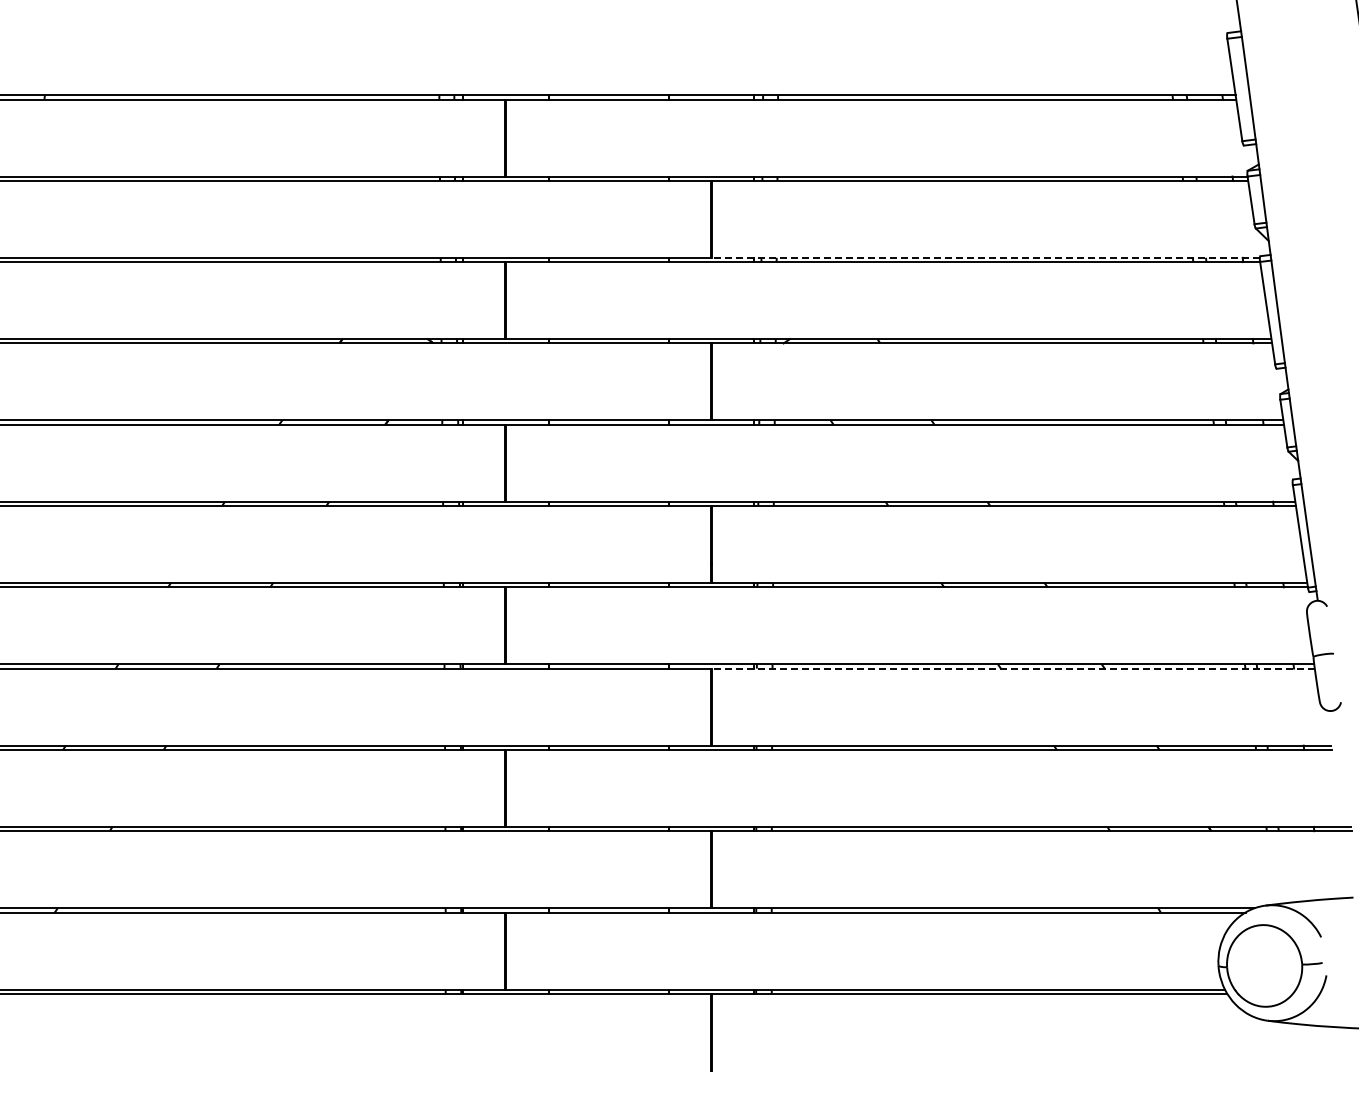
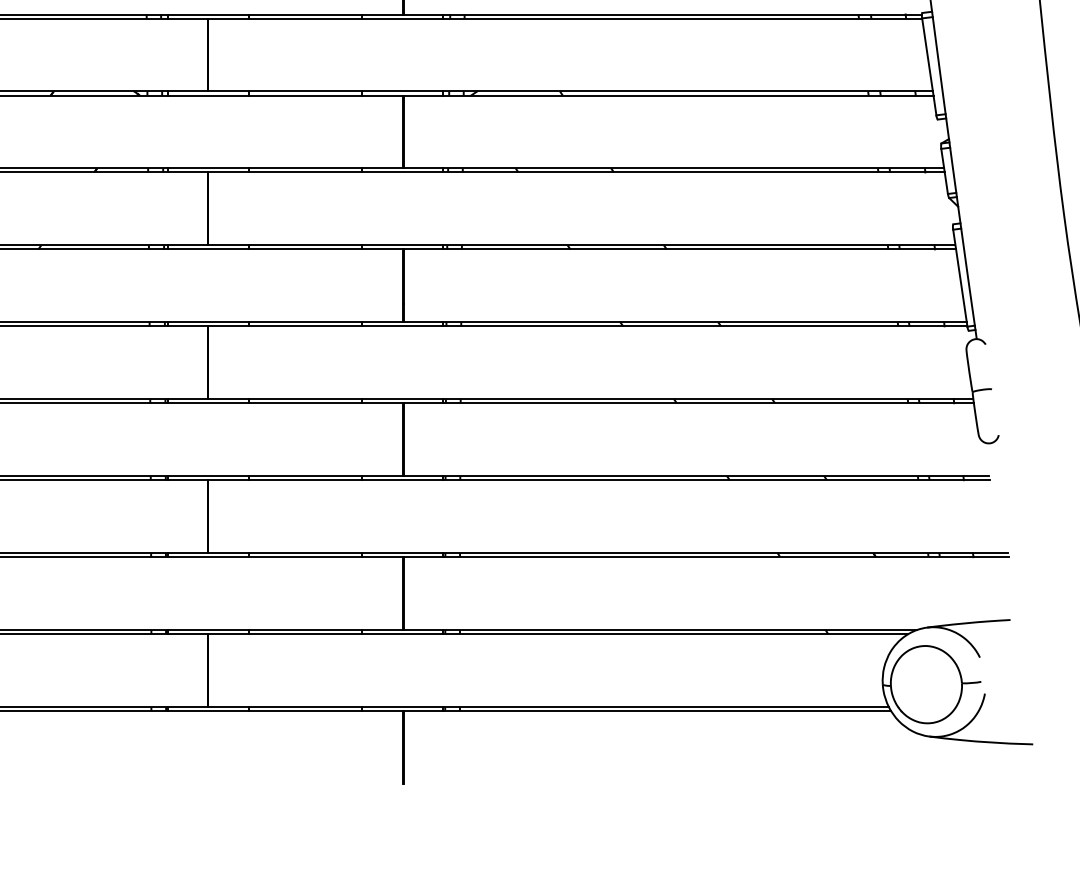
line: (986, 257) -> (663, 14), dashed -> solid
line: (1013, 668) -> (688, 403), dashed -> solid

